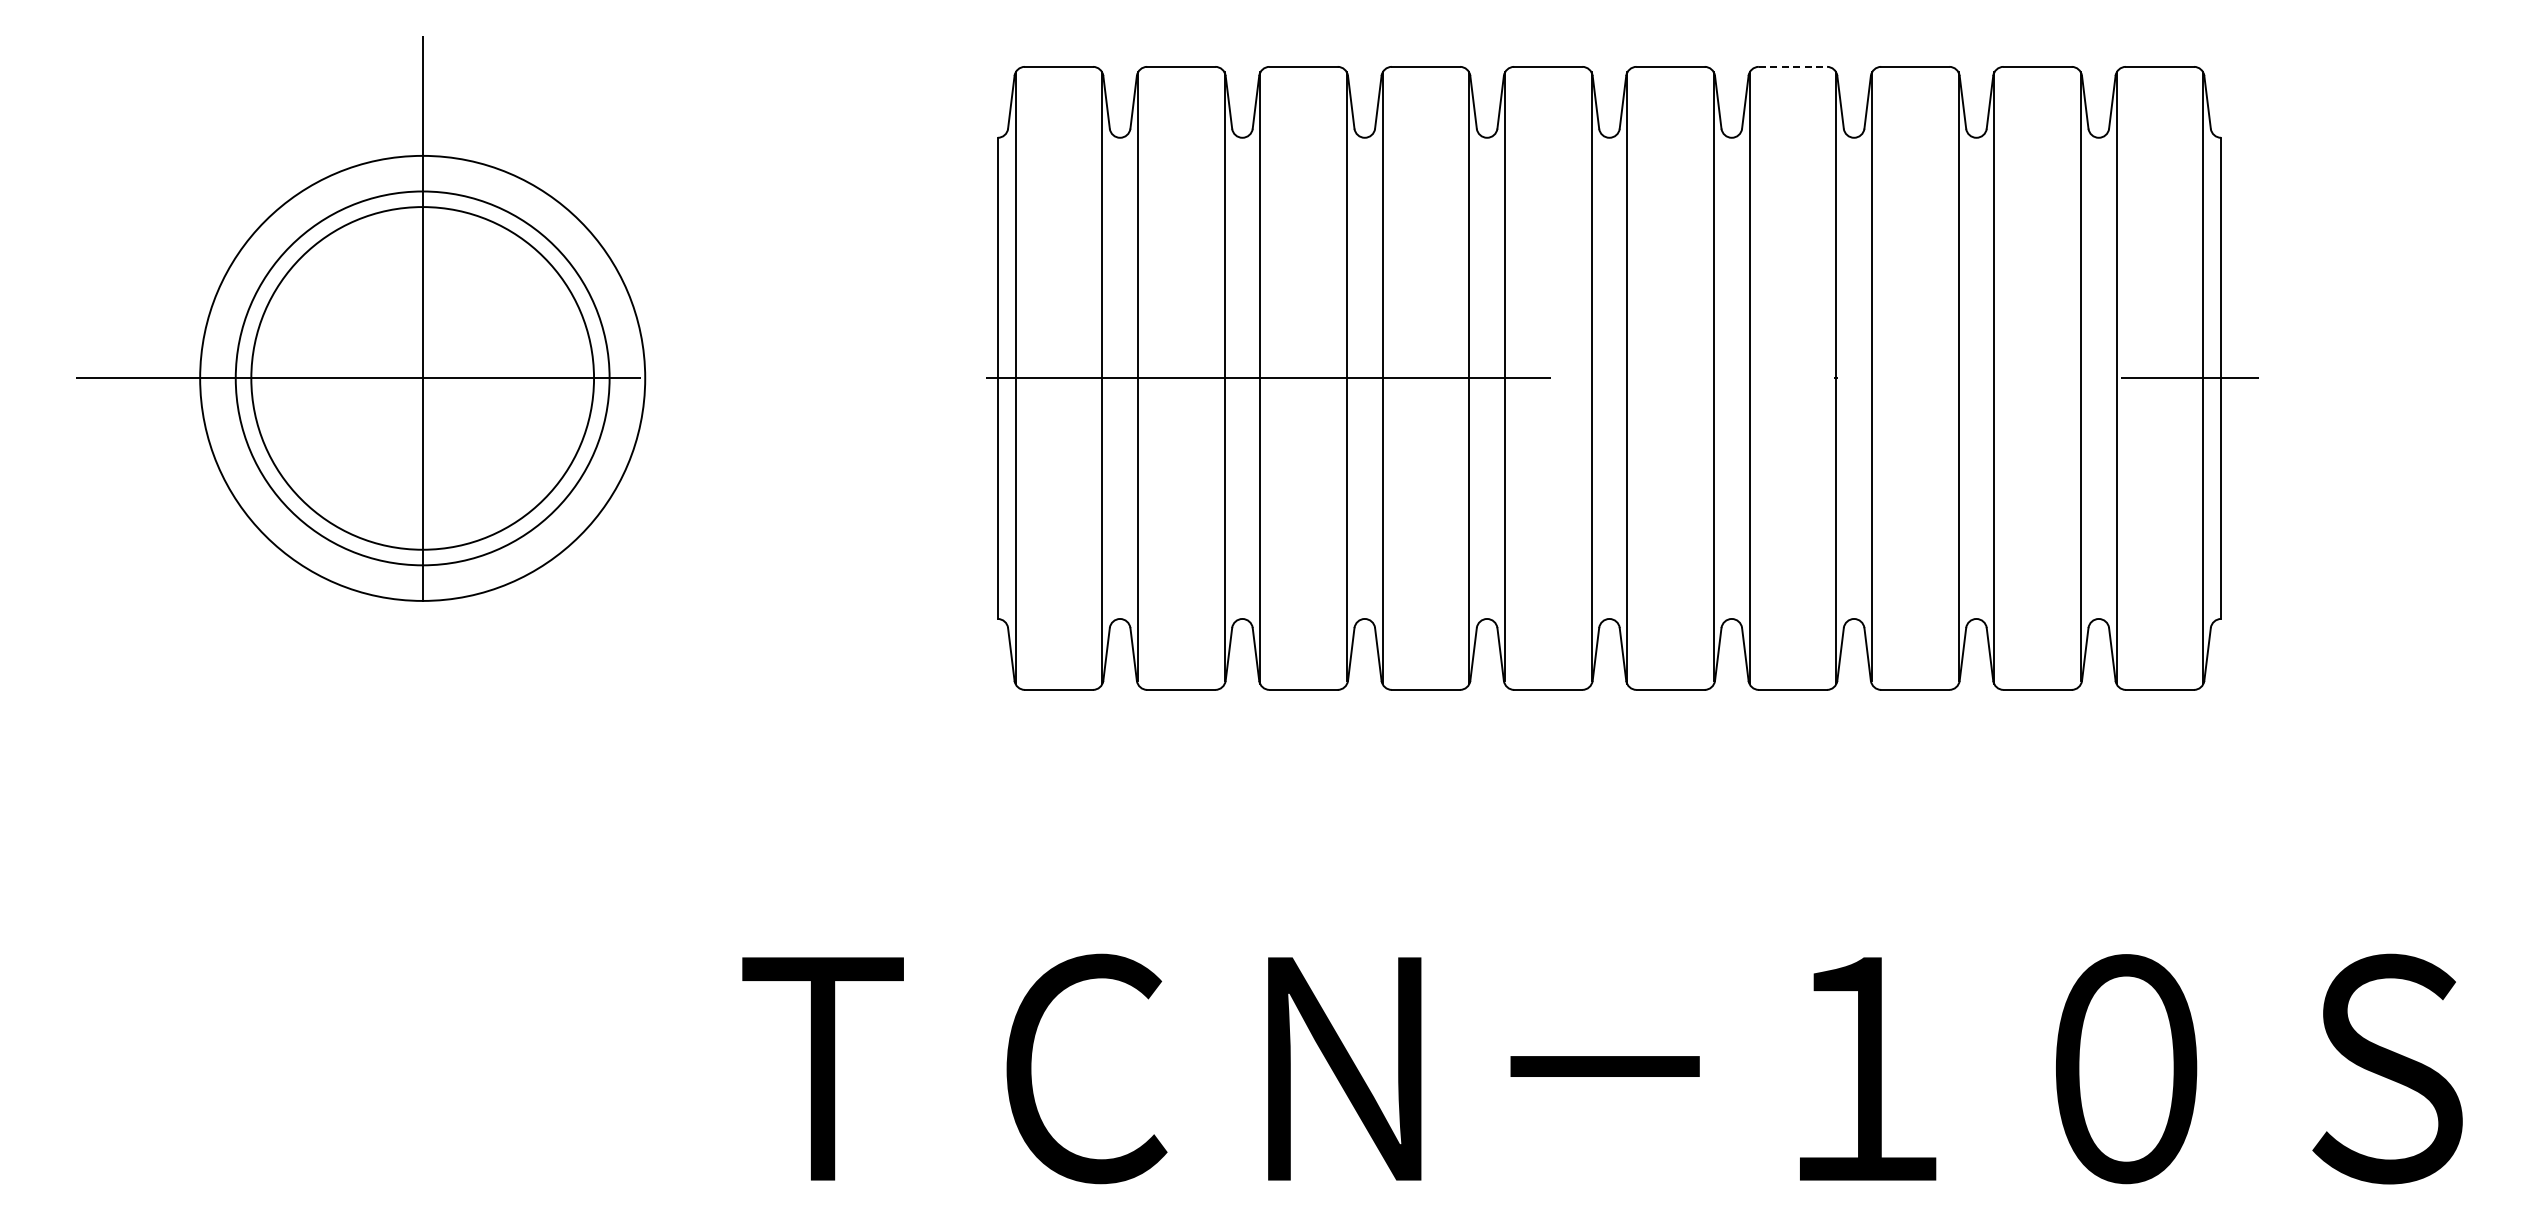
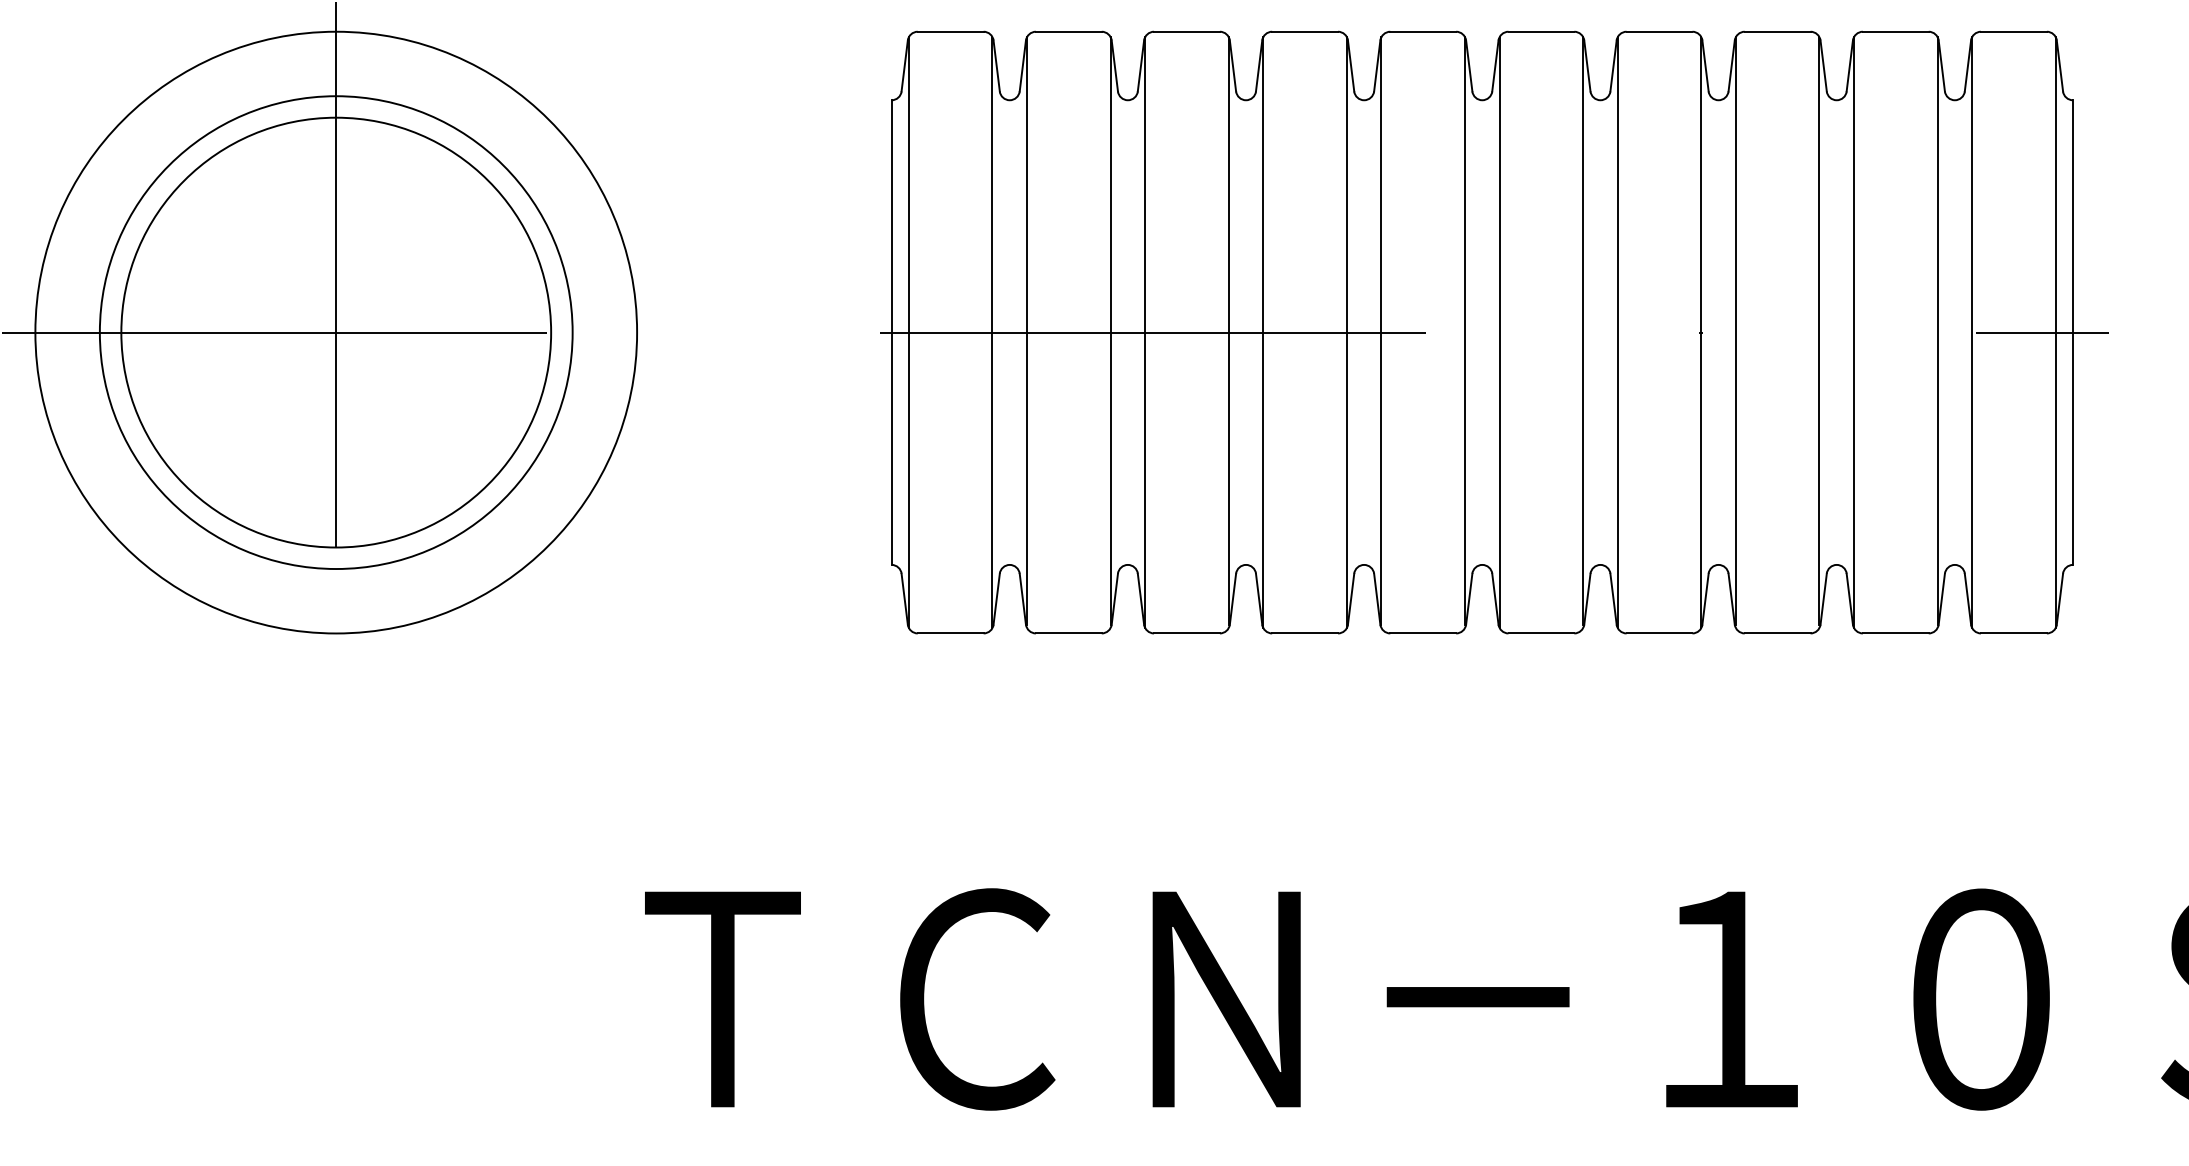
line: (1793, 66) -> (1660, 31), dashed -> solid
circle: (422, 377) -> (336, 331), size x1.67
circle: (422, 378) -> (336, 332), size x1.43

